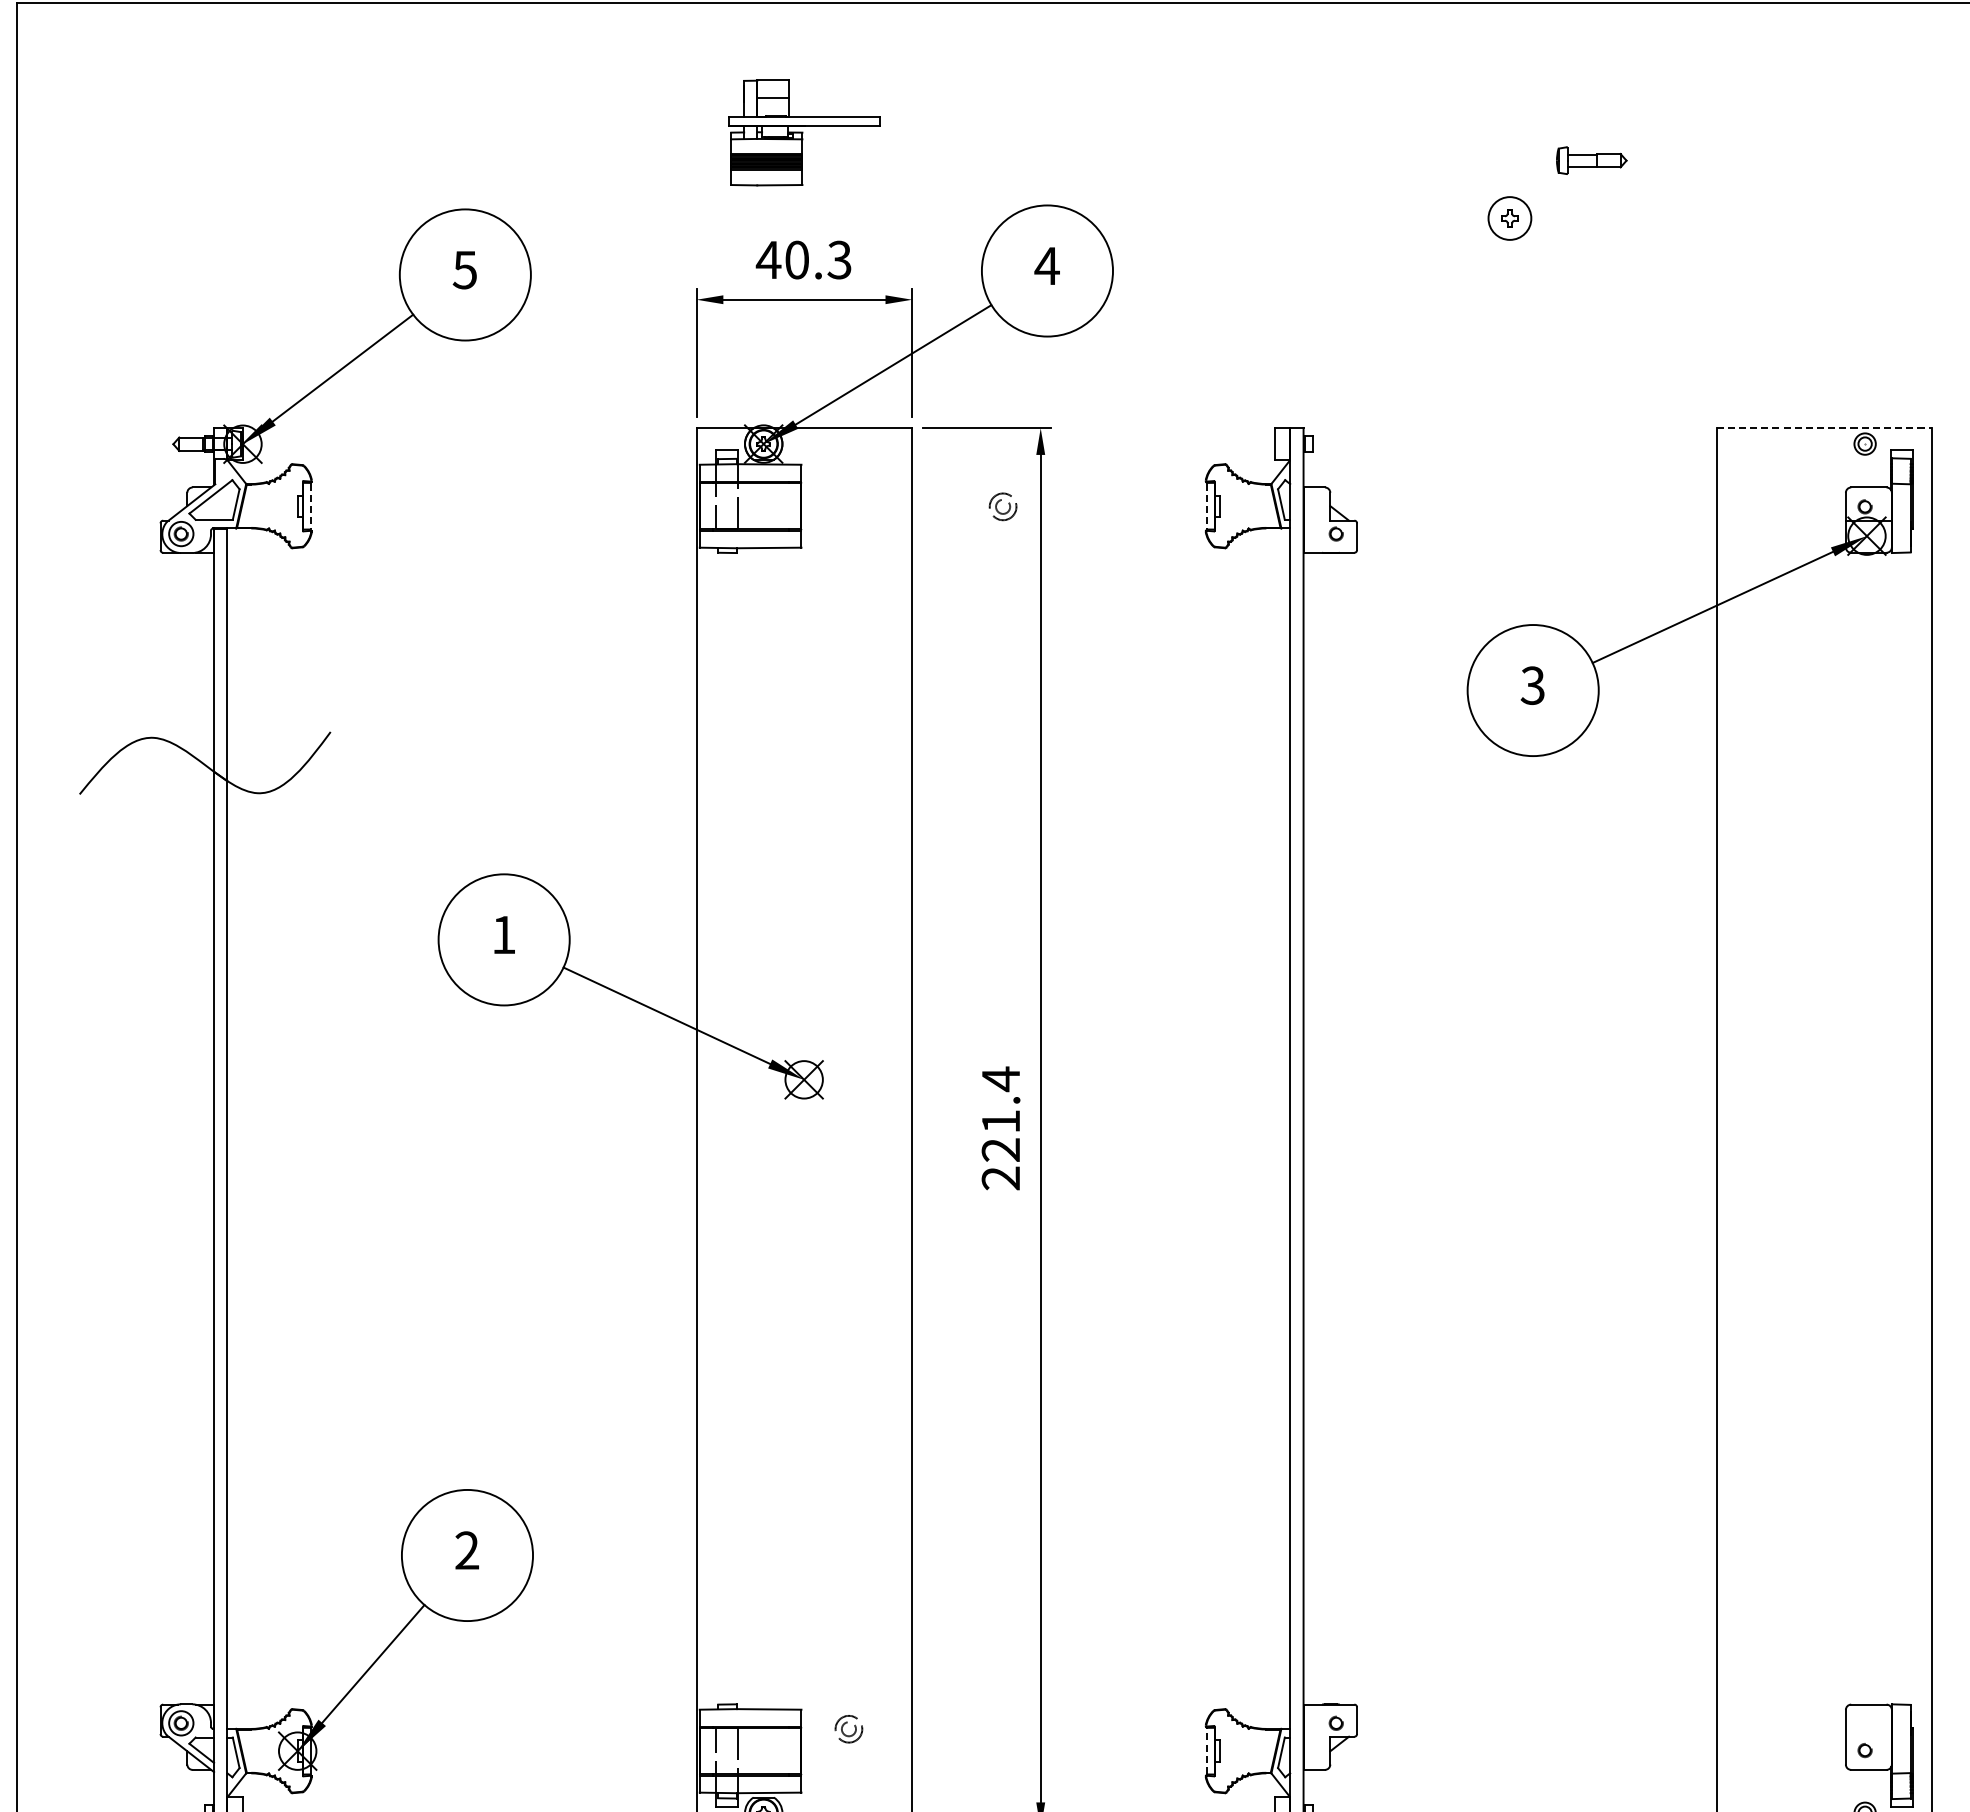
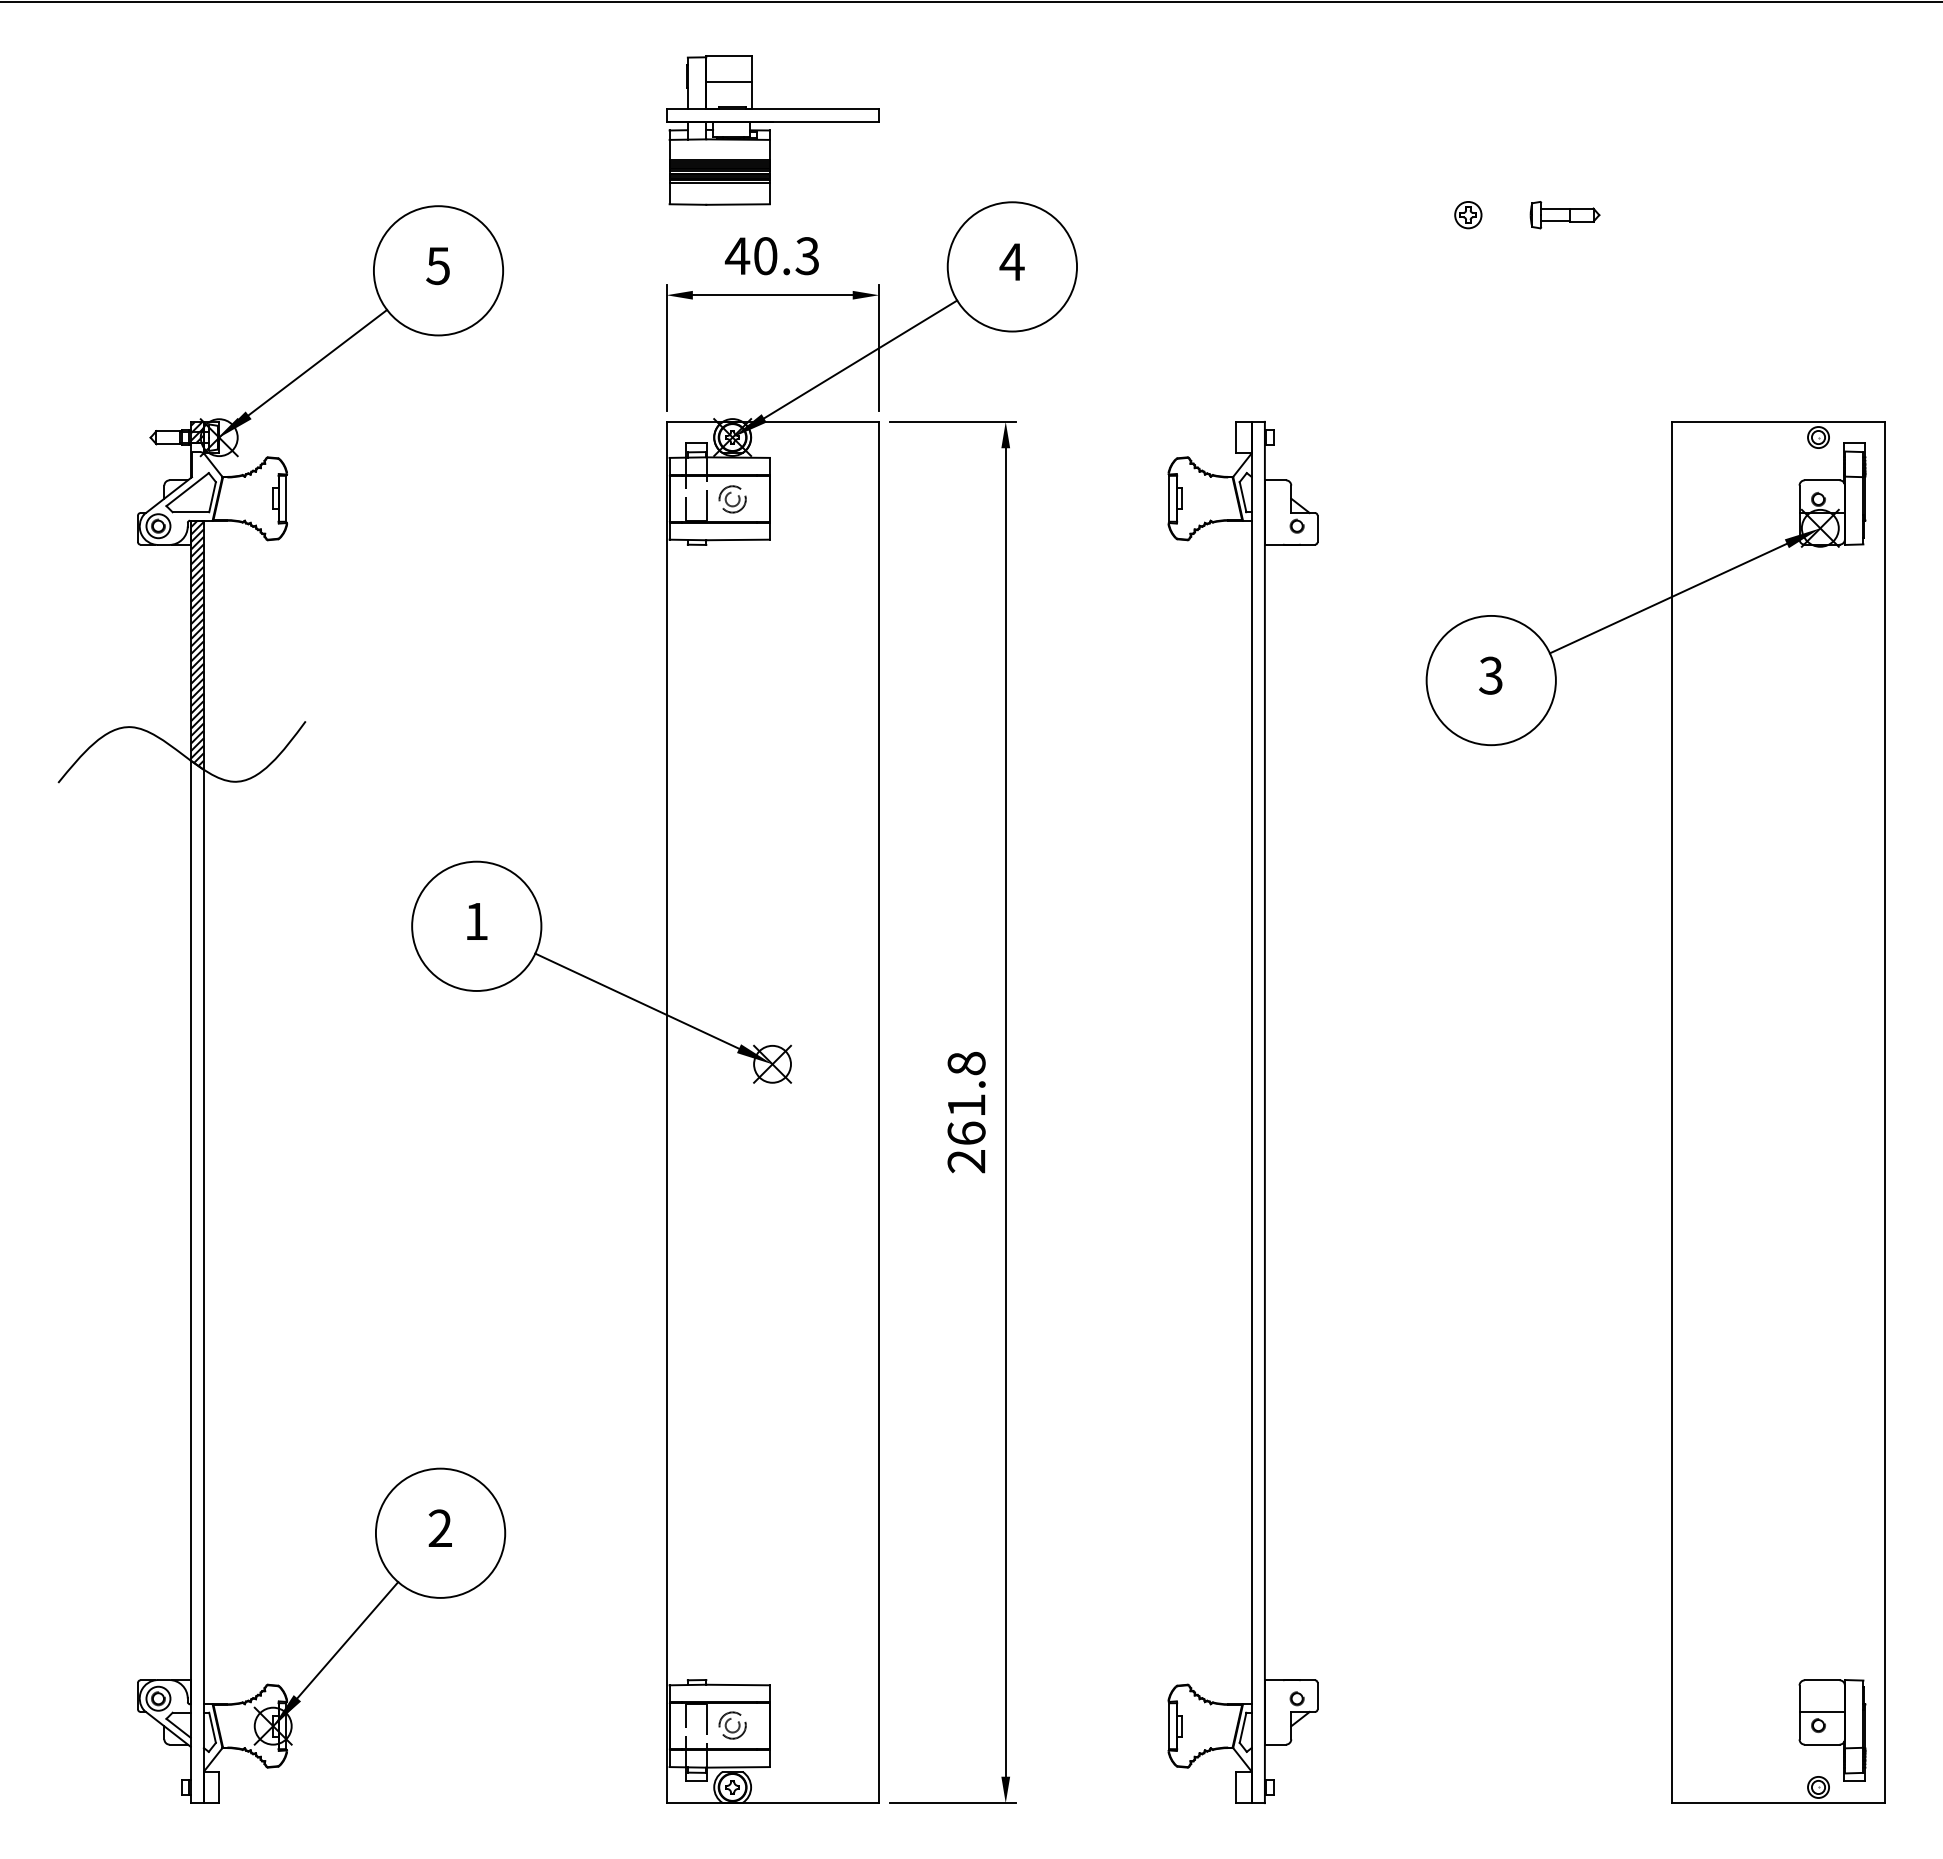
part: (804, 132) -> (772, 130), size x1.43
part: (1591, 161) -> (1564, 215), moved
circle: (1510, 217) -> (1468, 214), size x0.62
line: (1824, 427) -> (1778, 421), dashed -> solid
hatch: (219, 438) -> (196, 432), added
line: (311, 506) -> (286, 499), dashed -> solid
part: (1002, 506) -> (732, 499), moved
line: (1206, 506) -> (1169, 499), dashed -> solid
hatch: (219, 655) -> (196, 645), added
text: (1000, 1114) -> (966, 1098), 221.4 -> 261.8
part: (848, 1729) -> (732, 1725), moved
line: (1868, 1736) -> (1821, 1711), added
line: (1206, 1750) -> (1169, 1725), dashed -> solid

